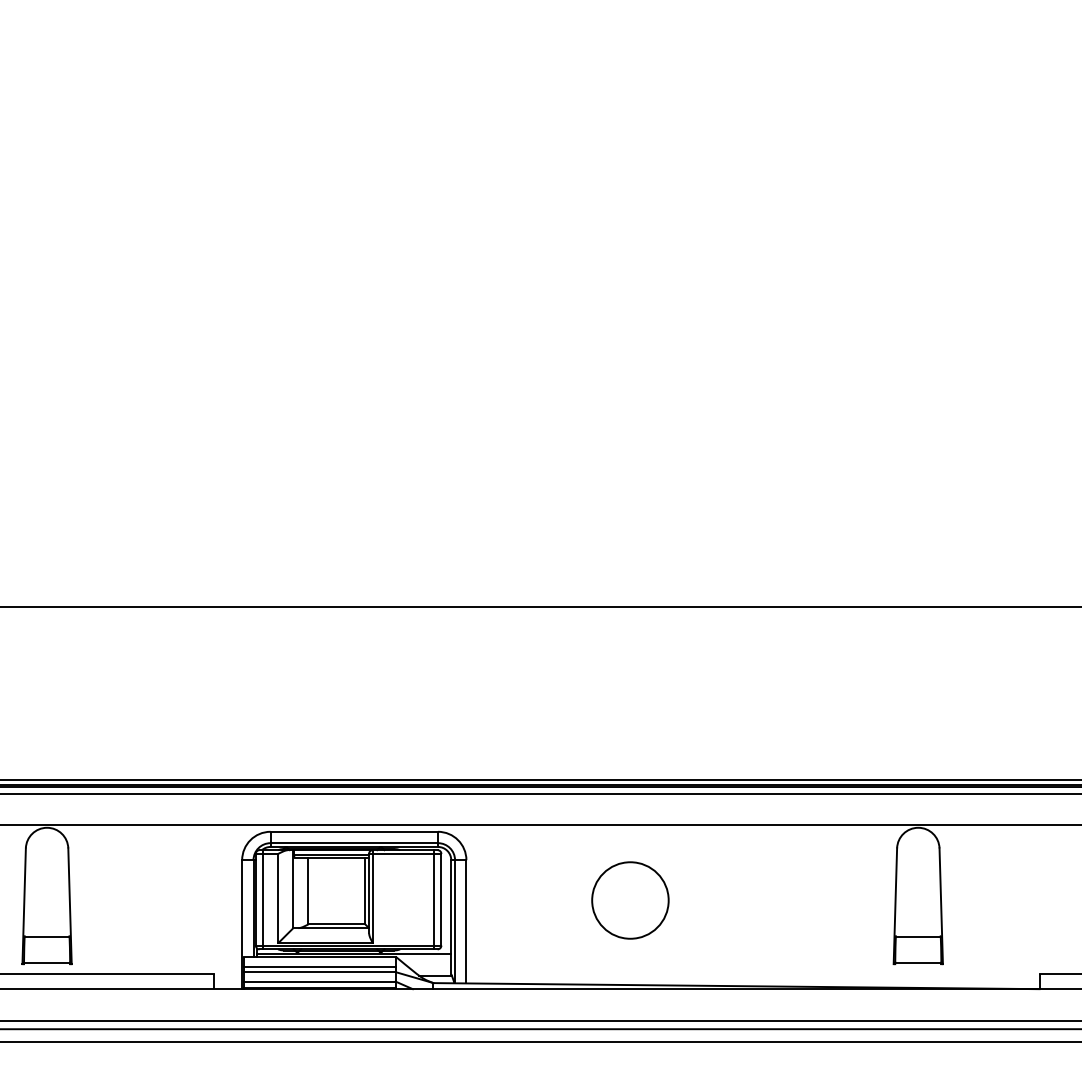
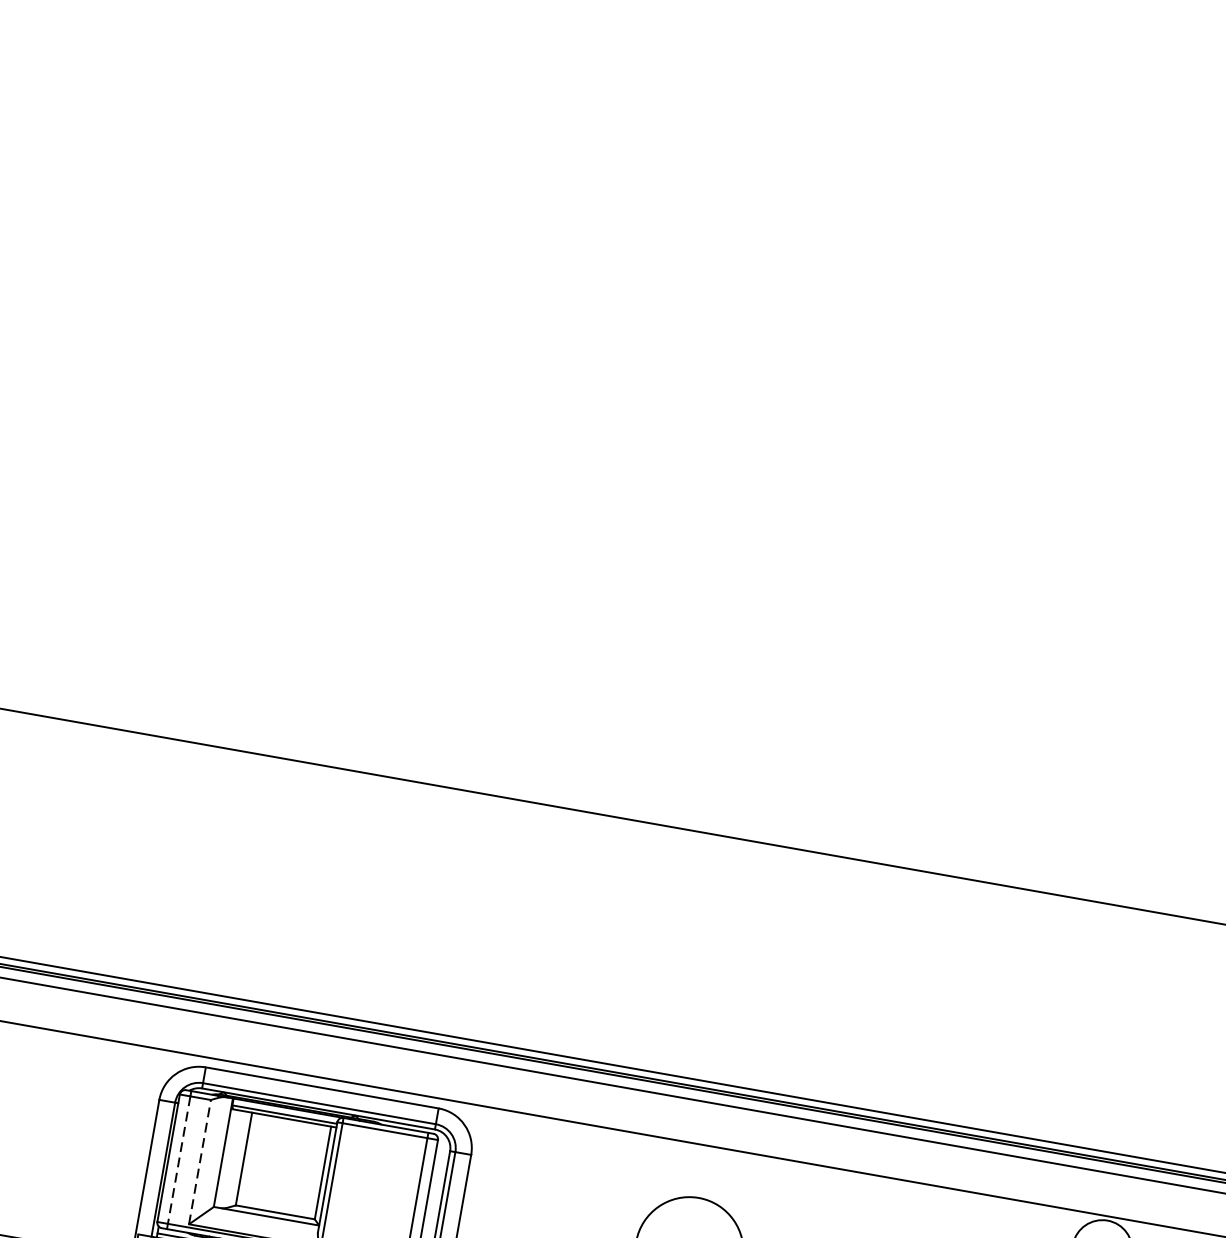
line: (278, 898) -> (200, 1162), solid -> dashed
line: (263, 899) -> (179, 1159), solid -> dashed

